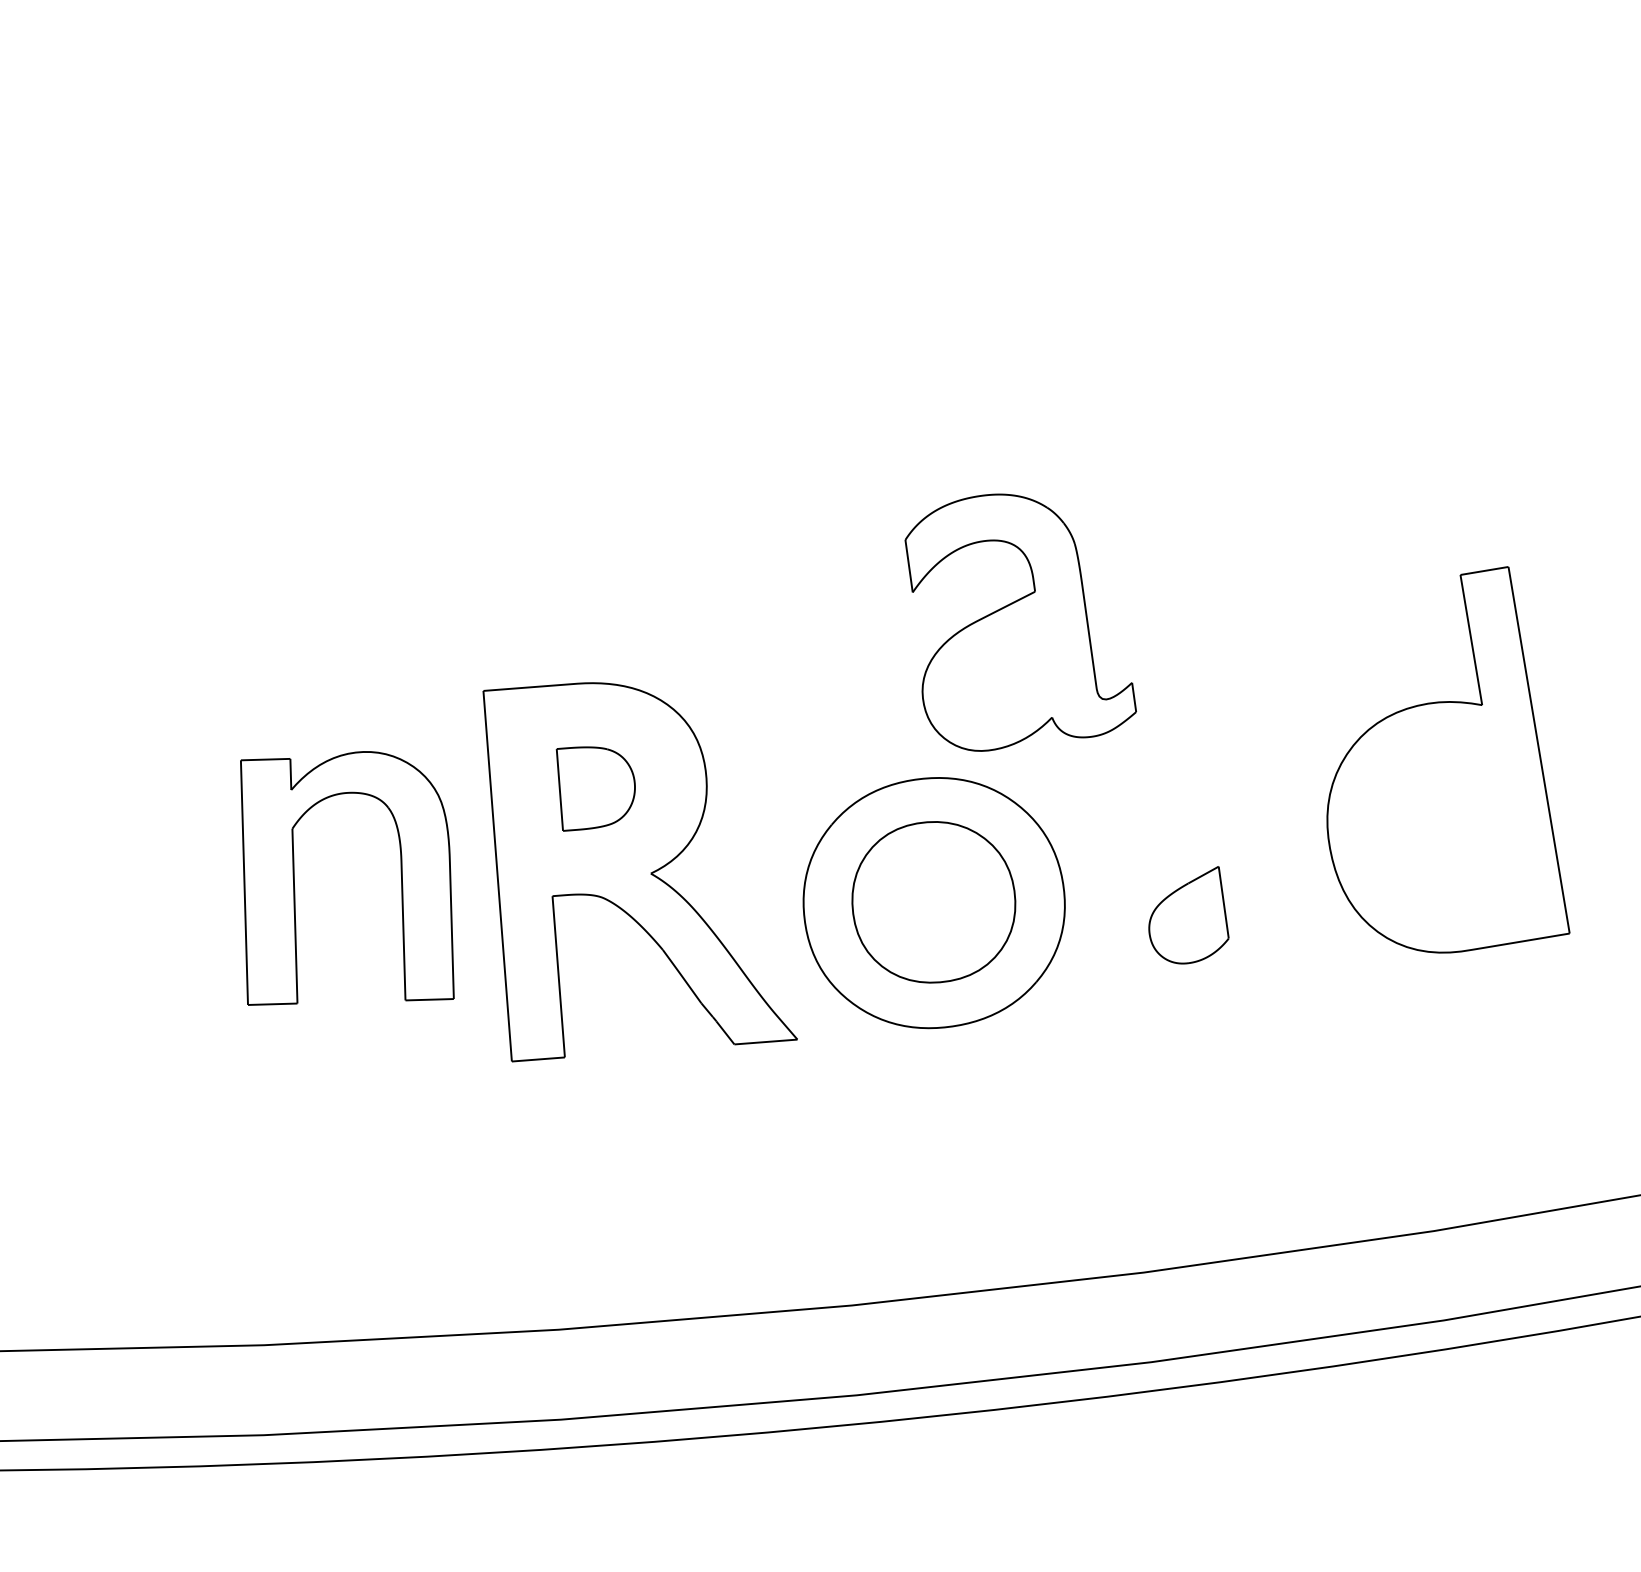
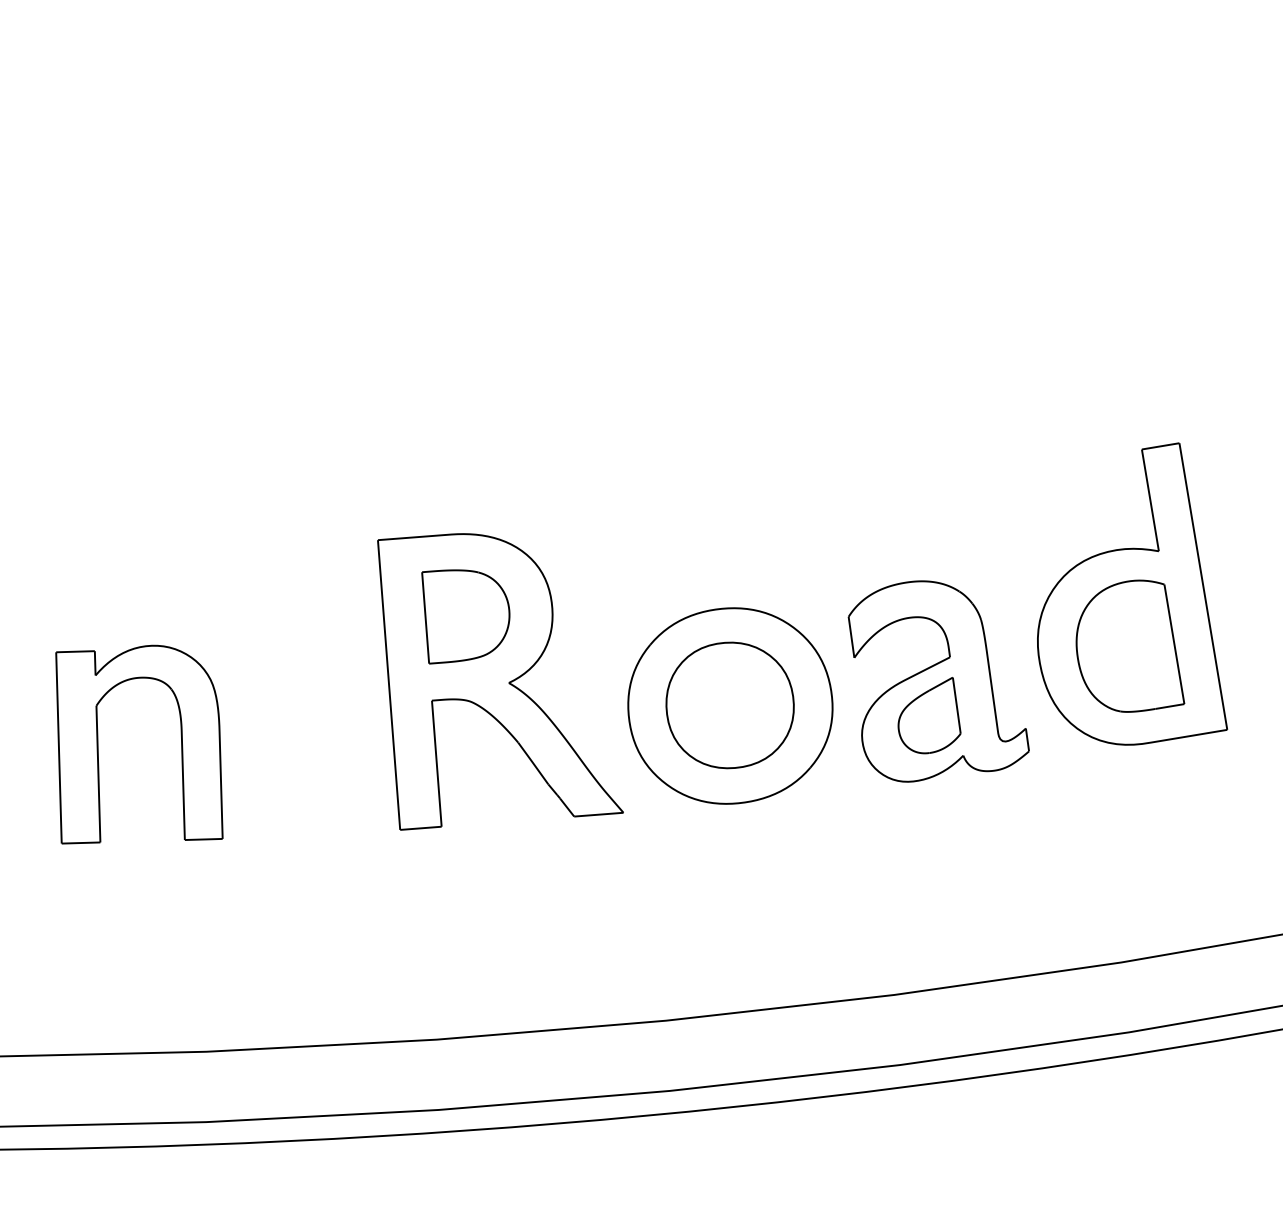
part: (1020, 622) -> (938, 681), moved
part: (595, 788) -> (465, 616), size x1.43
part: (1445, 826) -> (1130, 646), added
part: (294, 878) -> (98, 744), moved

